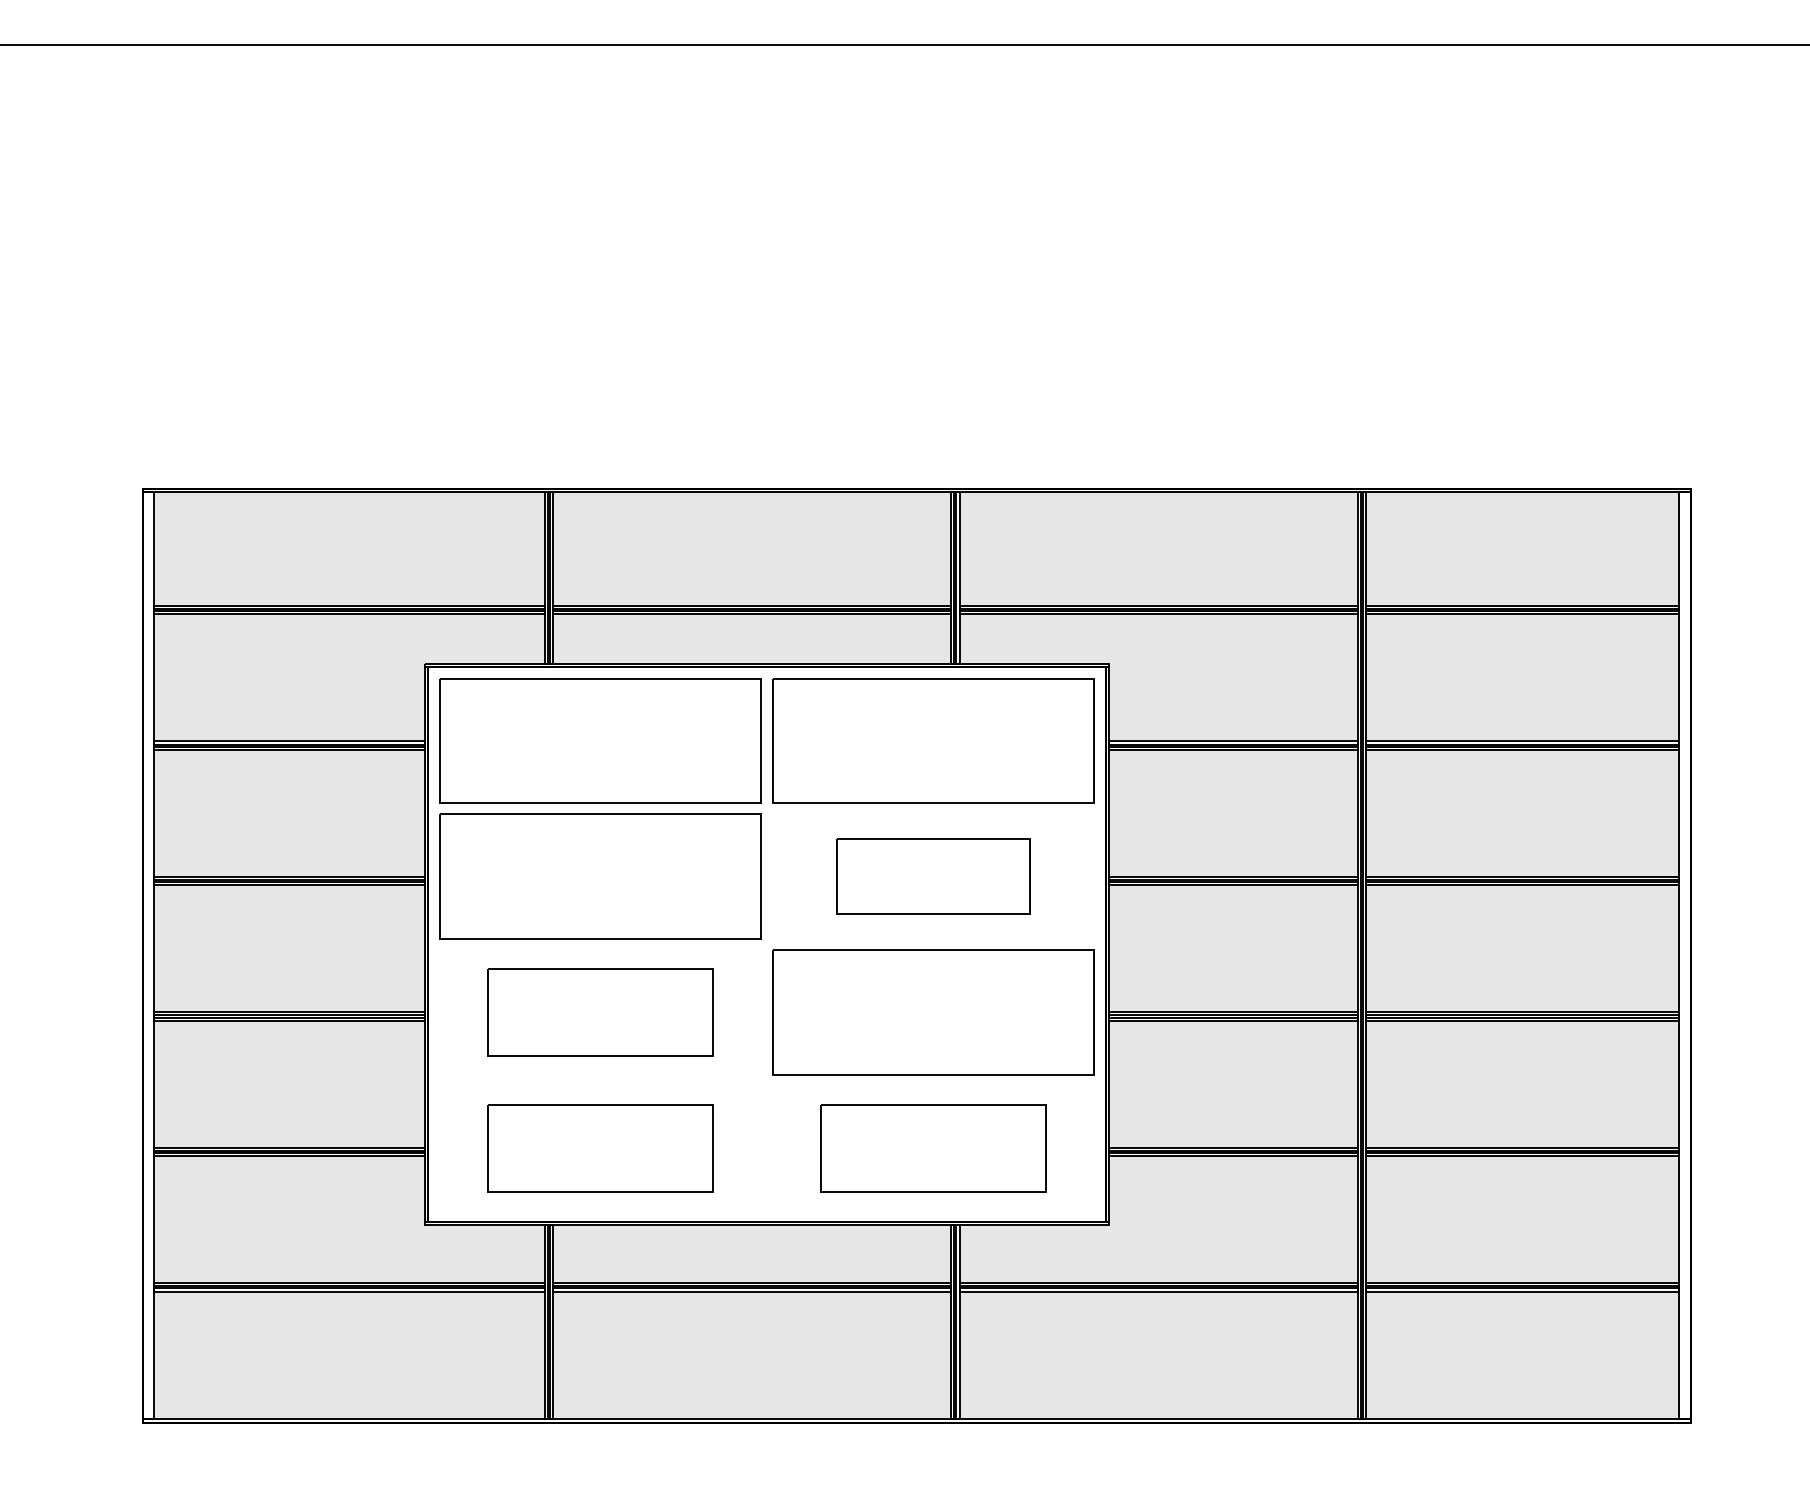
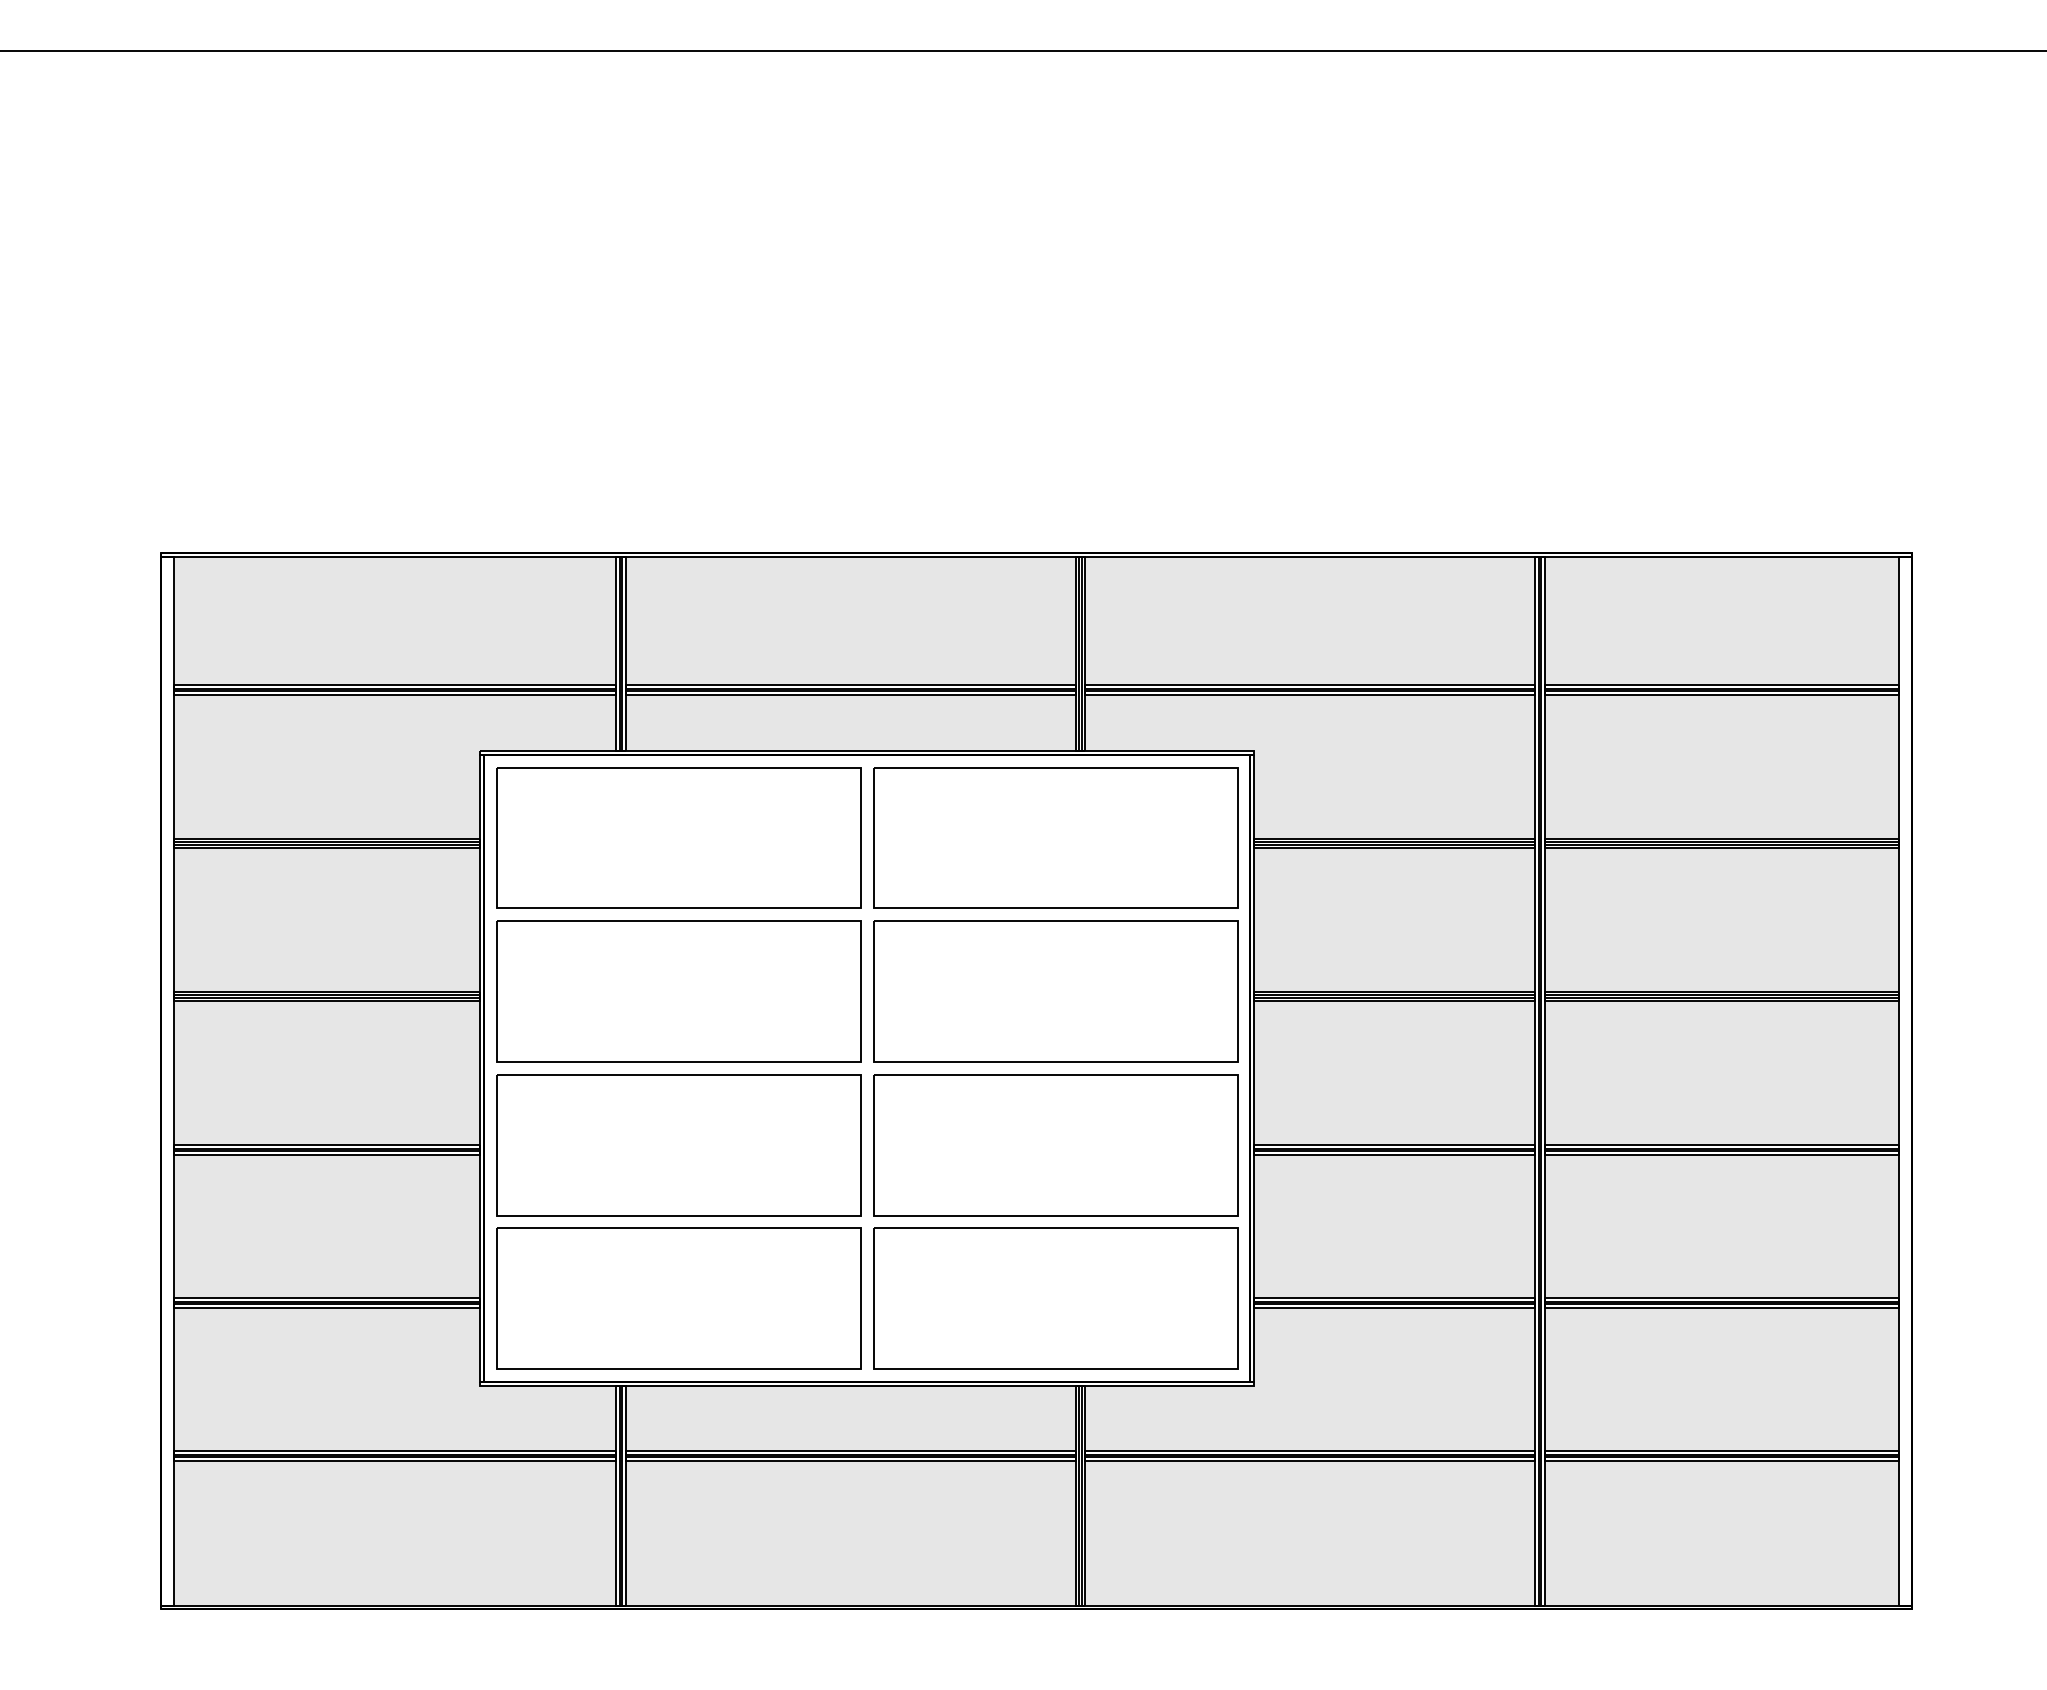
part: (933, 876) -> (1055, 991), size x1.67
part: (599, 1012) -> (678, 1145), size x1.43
part: (599, 1147) -> (678, 1298), size x1.43
part: (933, 1147) -> (1055, 1298), size x1.43

